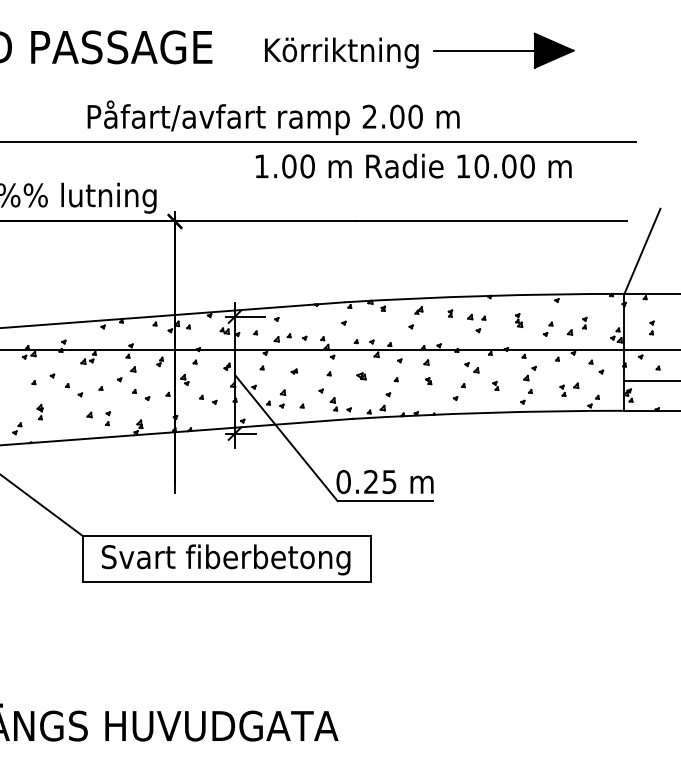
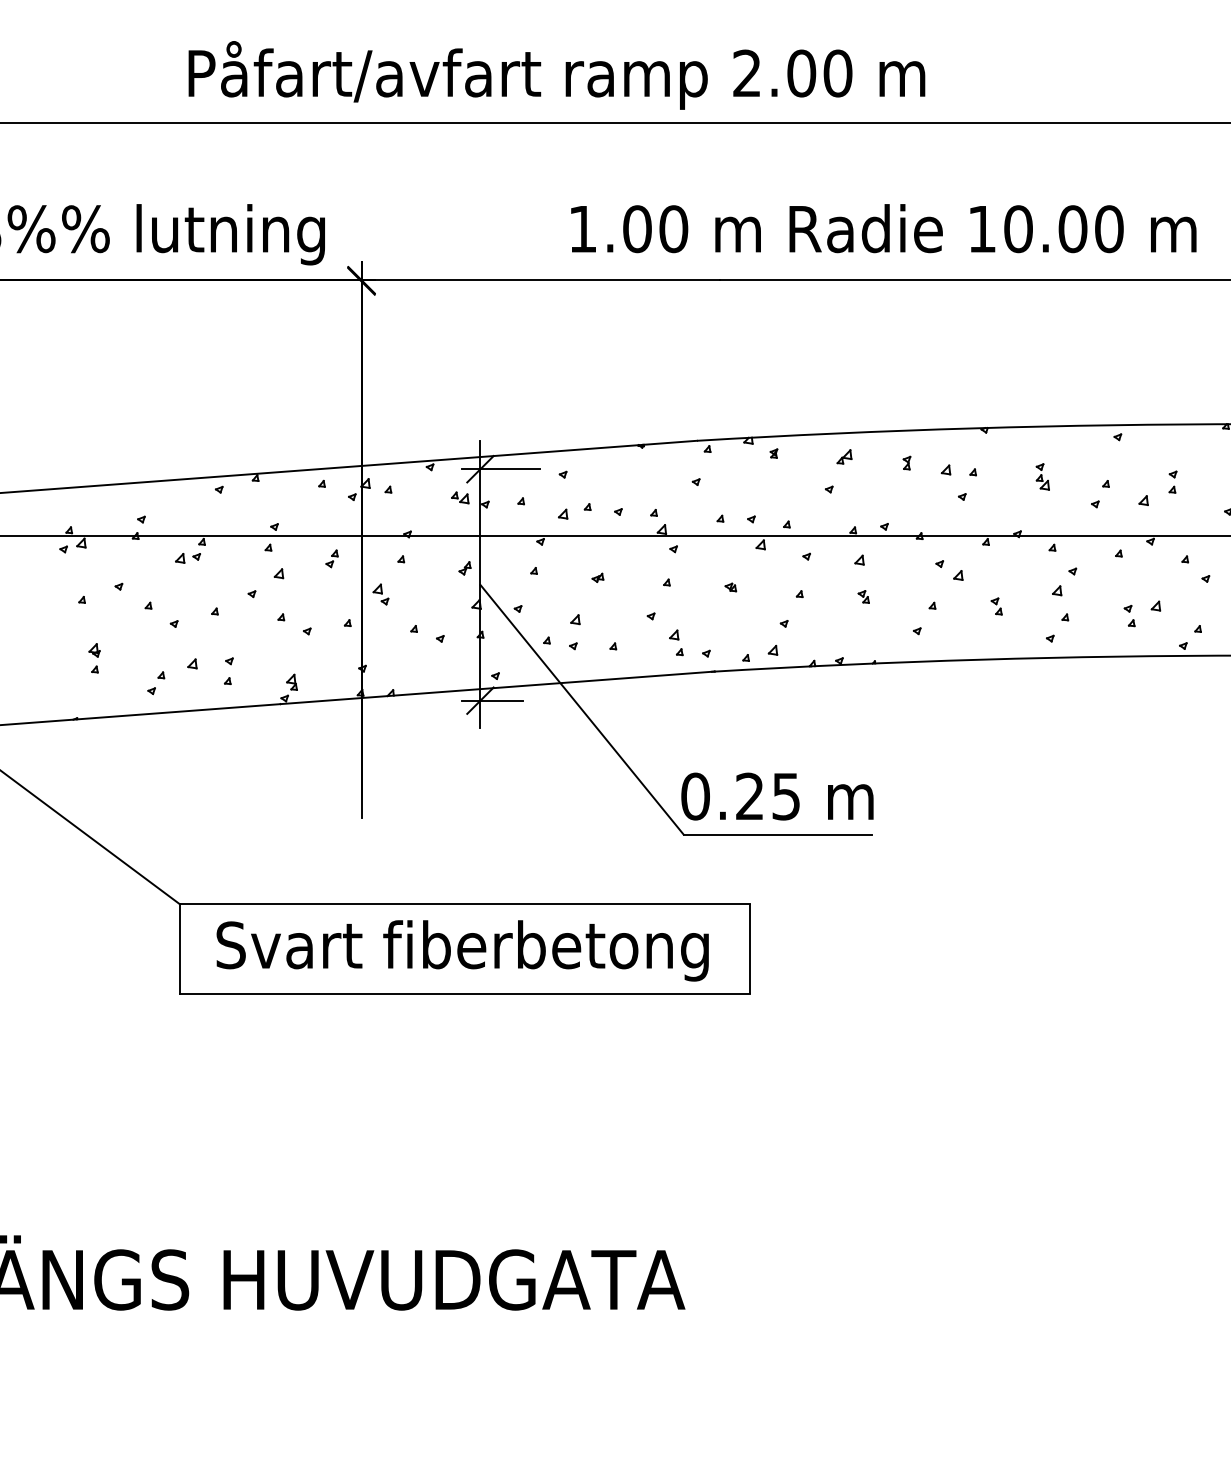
text: (413, 165) -> (883, 227), moved
part: (361, 376) -> (730, 587), size x0.62
part: (17, 428) -> (156, 682), moved

